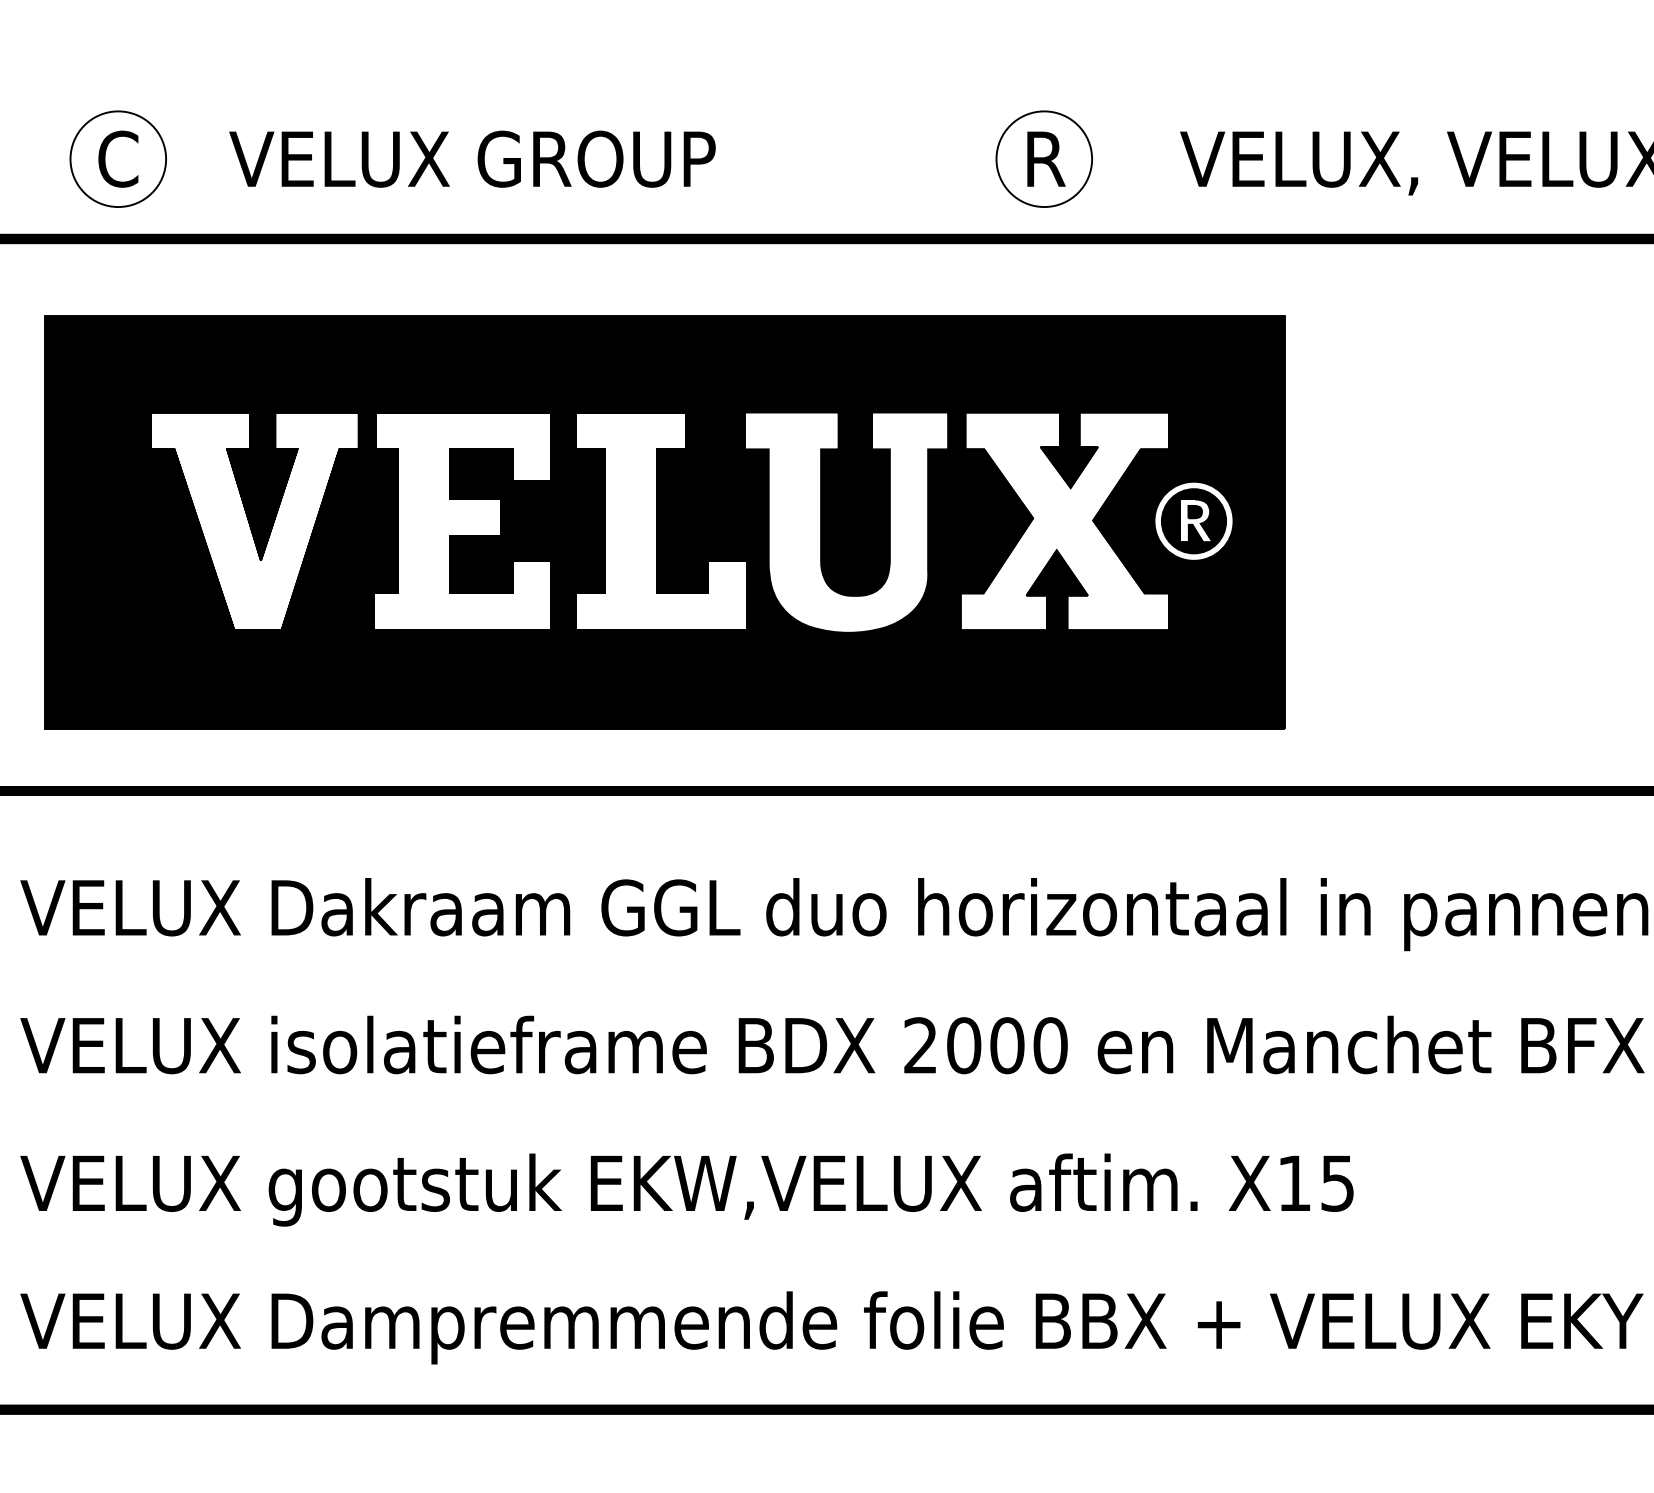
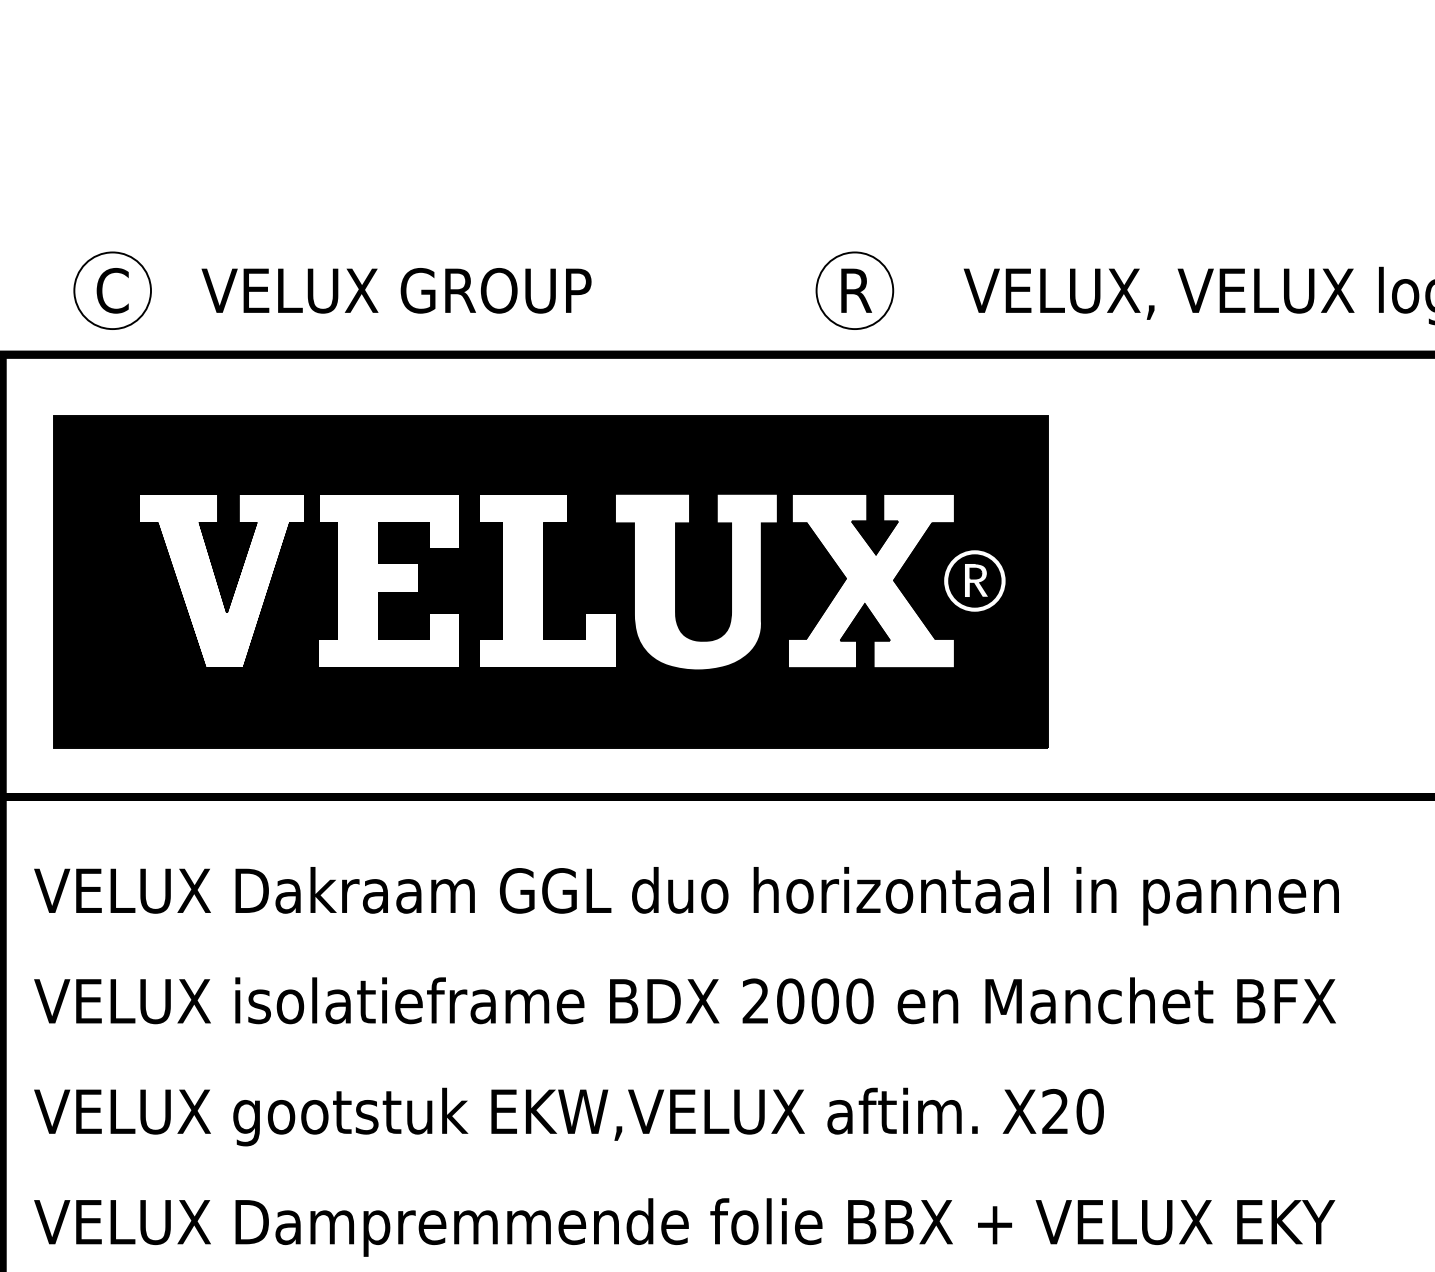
text: (1315, 1183) -> (1072, 1111), X15 -> X20

